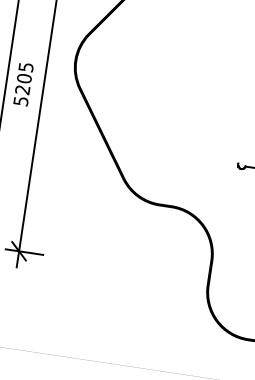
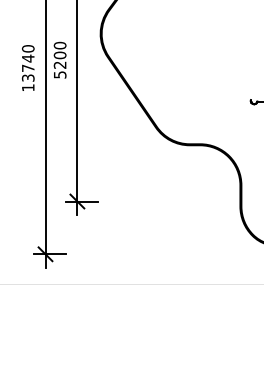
text: (25, 67) -> (59, 45), 5205 -> 5200

